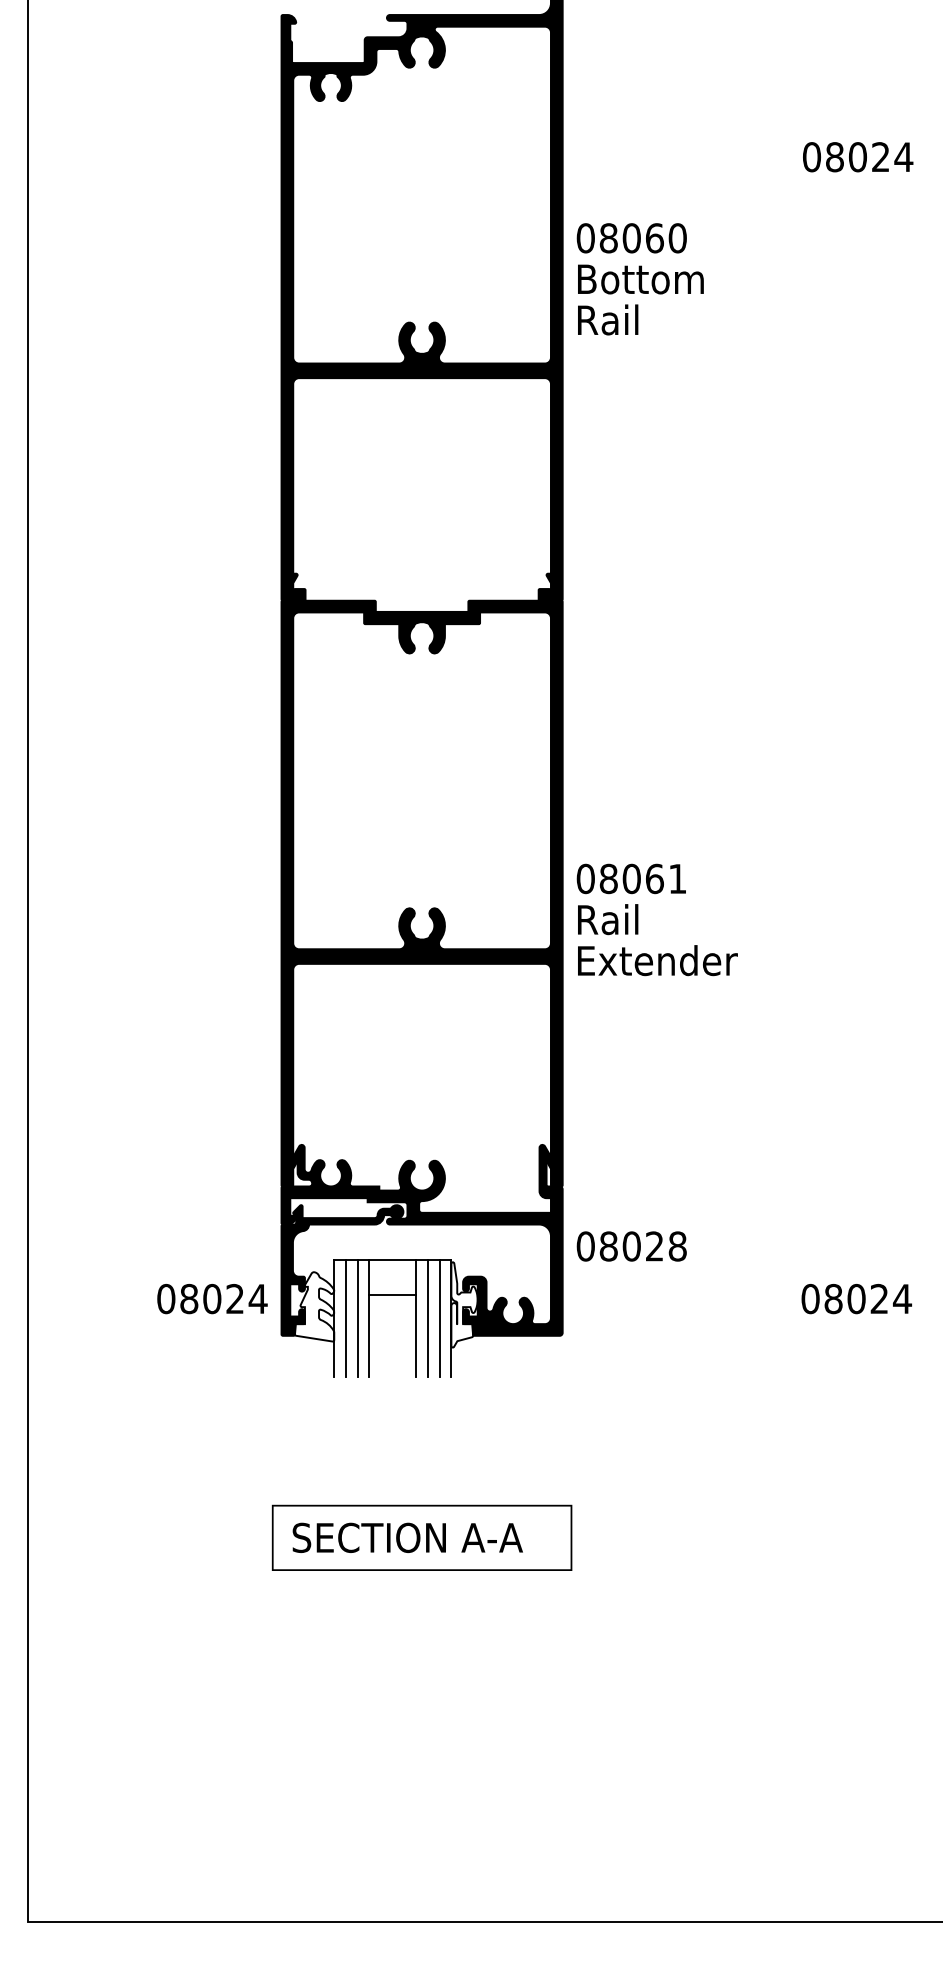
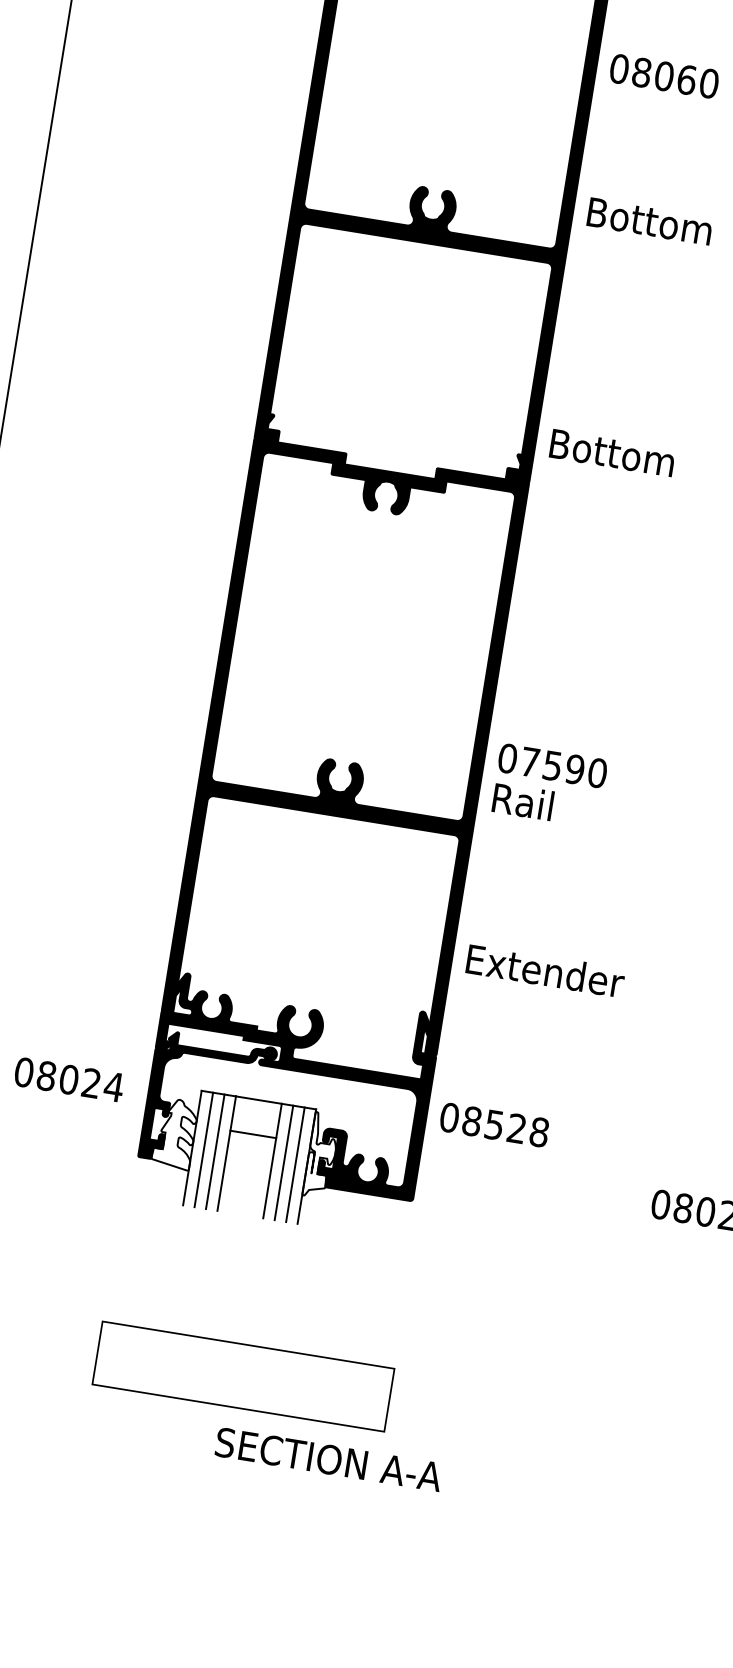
text: (631, 238) -> (664, 76), moved
text: (640, 279) -> (612, 453), moved
text: (642, 319) -> (651, 220), Rail -> Bottom
text: (642, 878) -> (563, 767), 08061 -> 07590
text: (657, 960) -> (545, 970), moved
text: (631, 1246) -> (494, 1125), 08028 -> 08528
text: (212, 1299) -> (69, 1080), moved
text: (407, 1537) -> (328, 1459), moved

